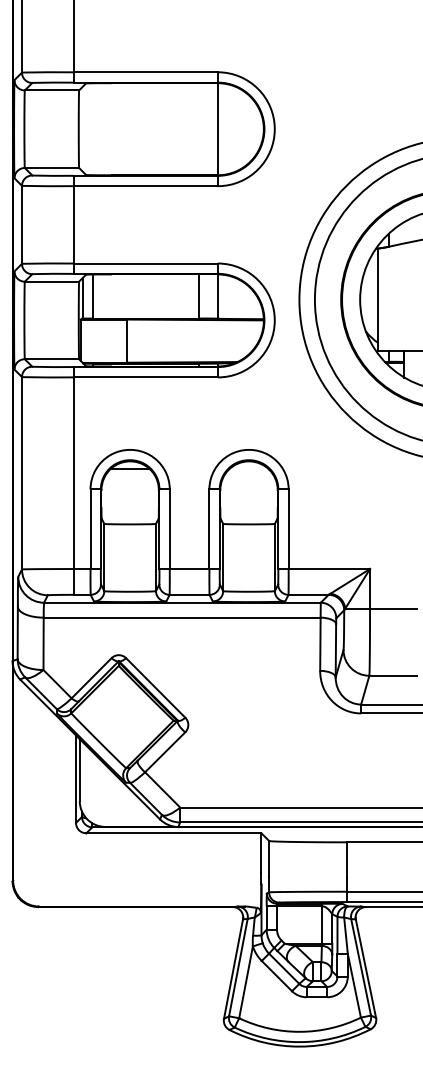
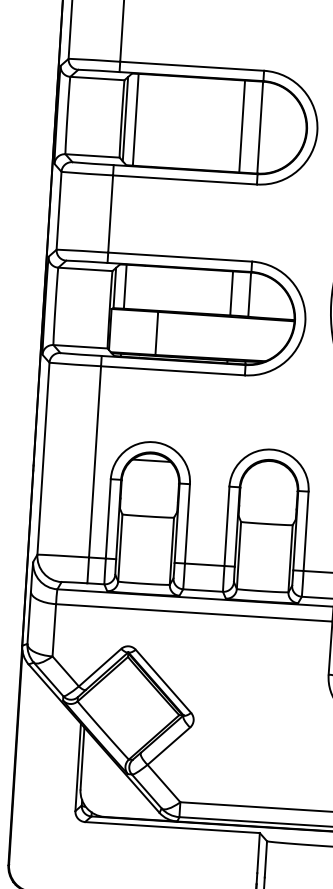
line: (82, 129) -> (125, 119), added
line: (92, 129) -> (135, 120), added
line: (199, 129) -> (242, 126), added

